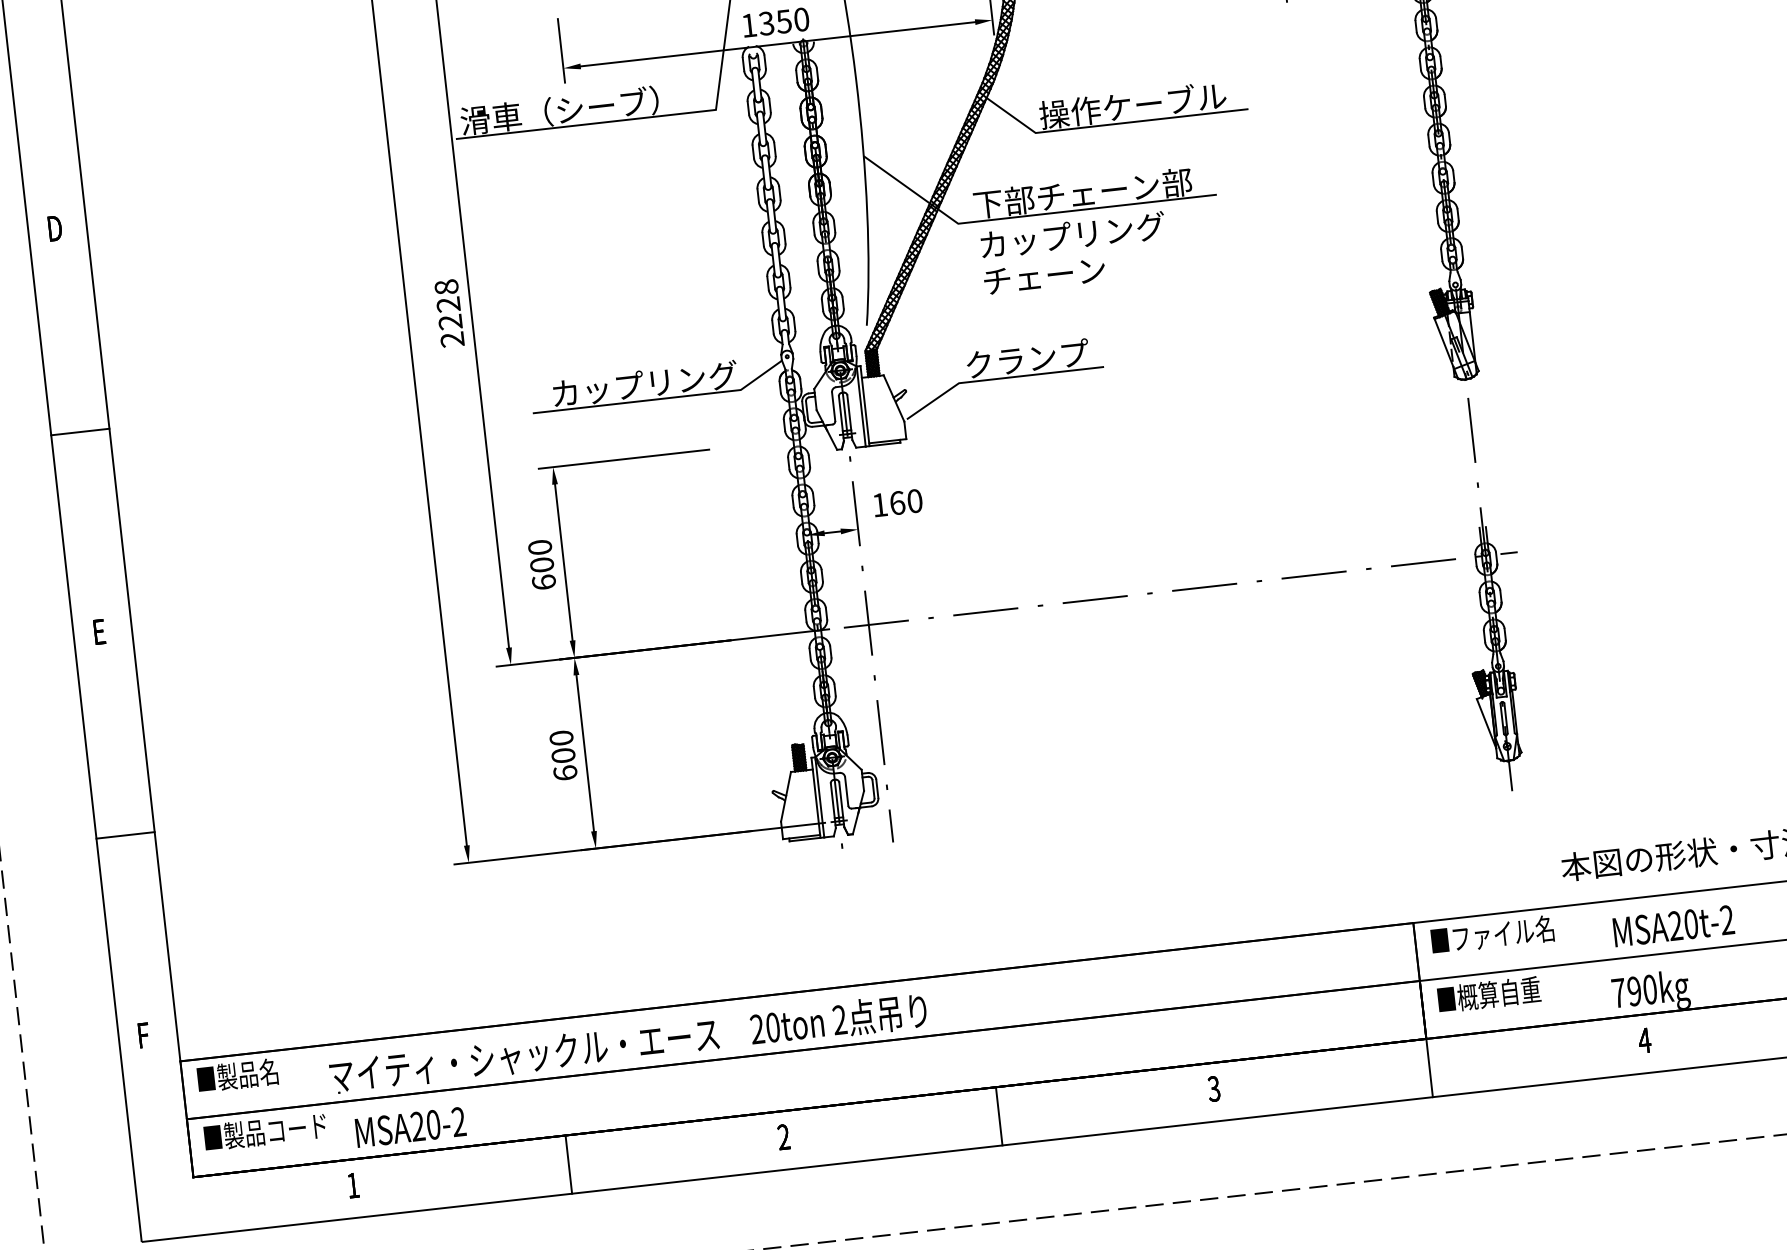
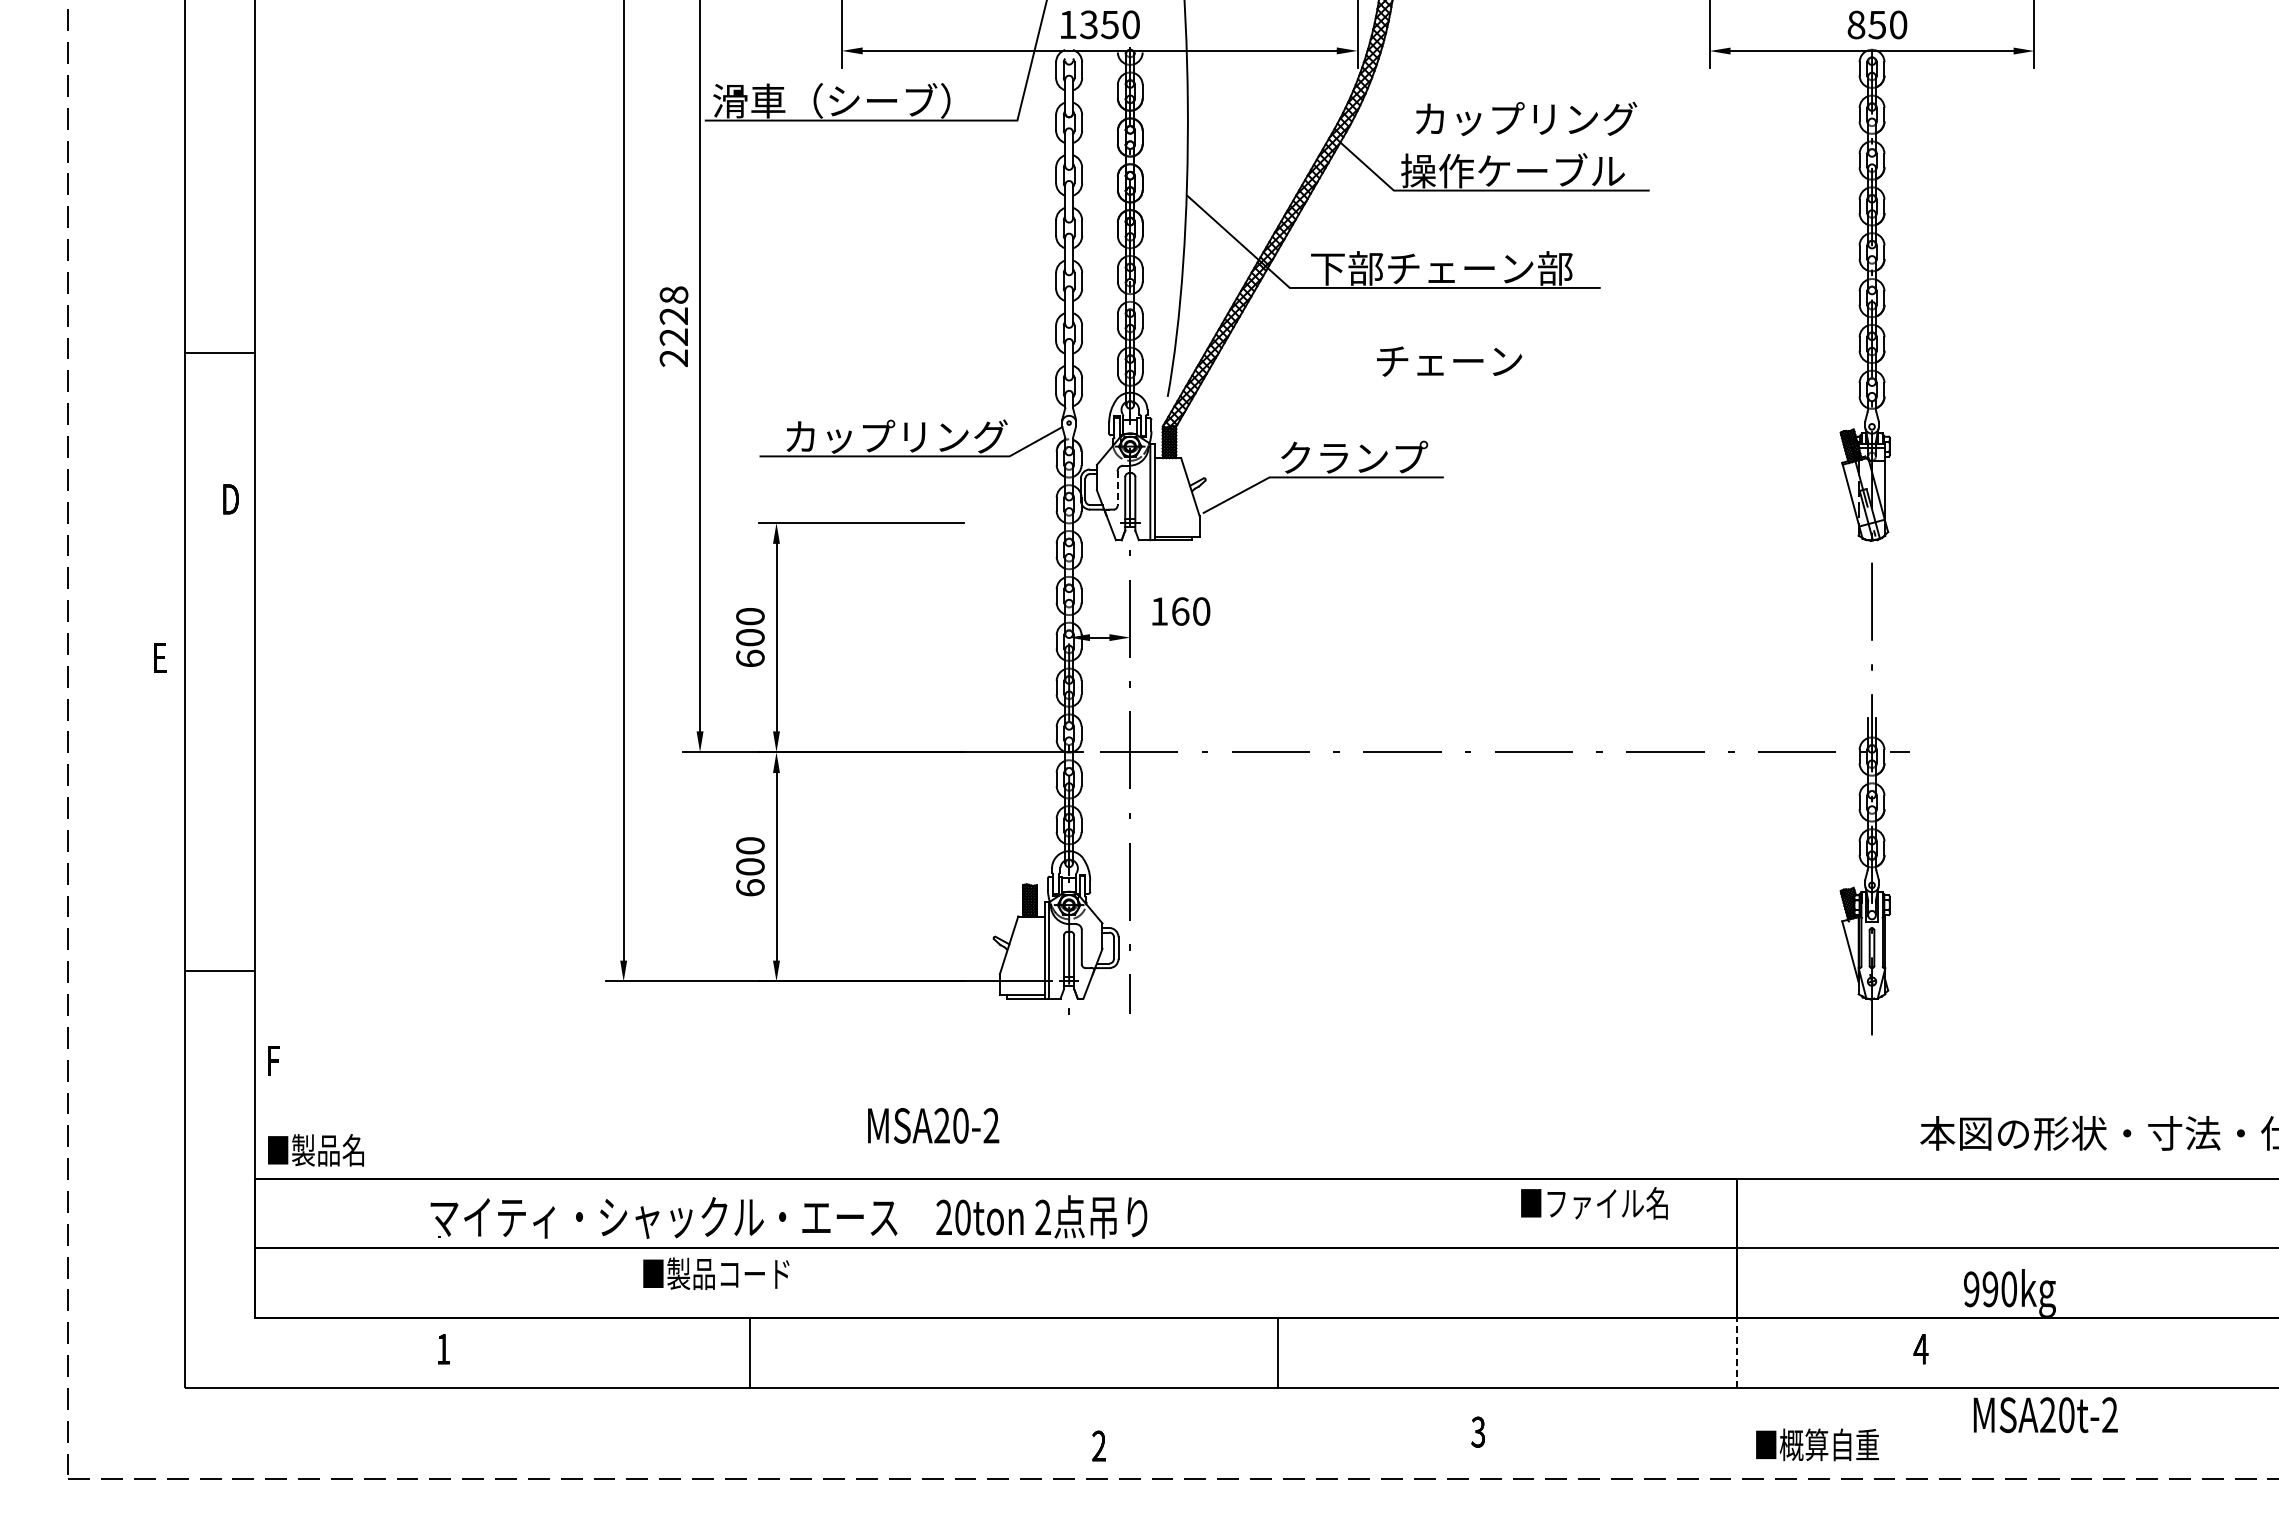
text: (54, 228) -> (230, 499), moved
text: (1072, 234) -> (1526, 118), moved
text: (1044, 275) -> (1449, 361), moved
line: (833, 407) -> (1117, 489), solid -> dashed
line: (80, 432) -> (219, 353), moved
text: (99, 631) -> (160, 657), moved
line: (125, 835) -> (219, 971), moved
text: (1673, 926) -> (2045, 1415), moved
text: (1492, 935) -> (1594, 1203), moved
text: (1618, 993) -> (1971, 1289), 790kg -> 990kg
text: (1489, 994) -> (1817, 1444), moved
text: (143, 1034) -> (273, 1060), moved
text: (1644, 1040) -> (1920, 1349), moved
line: (1429, 1068) -> (1736, 1353), solid -> dashed
text: (237, 1075) -> (315, 1150), moved
text: (1213, 1088) -> (1477, 1431), moved
line: (999, 1116) -> (1277, 1353), moved
text: (410, 1127) -> (933, 1125), moved
text: (265, 1131) -> (716, 1273), moved
text: (783, 1136) -> (1098, 1445), moved
line: (569, 1164) -> (750, 1353), moved

